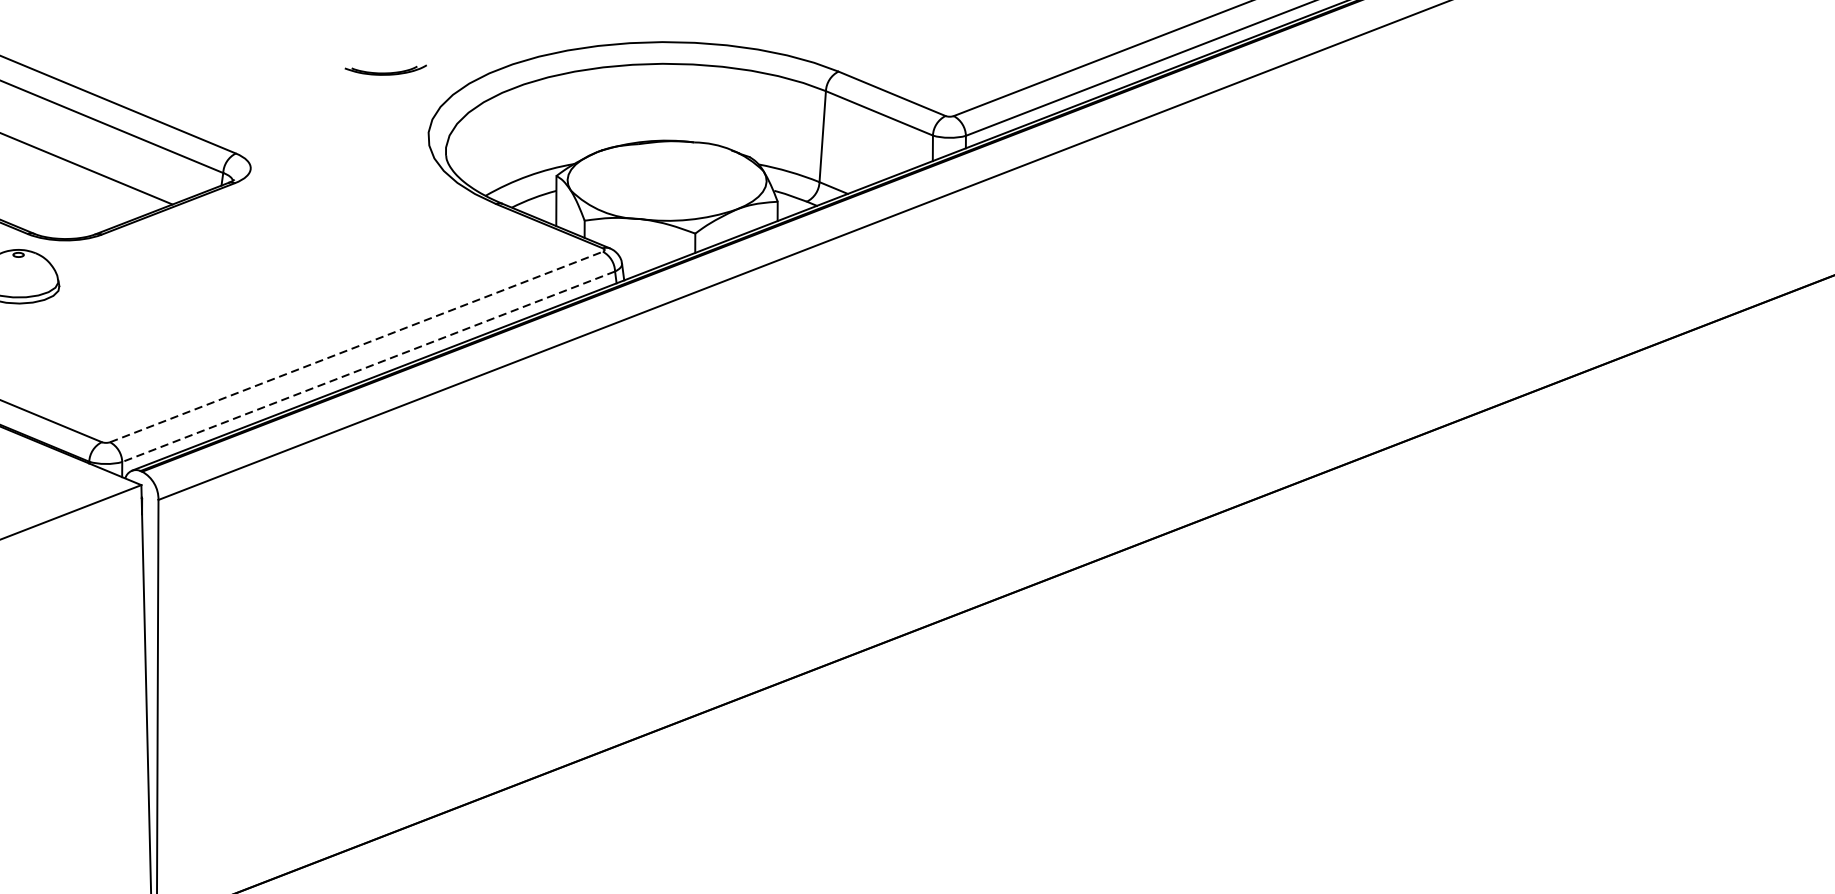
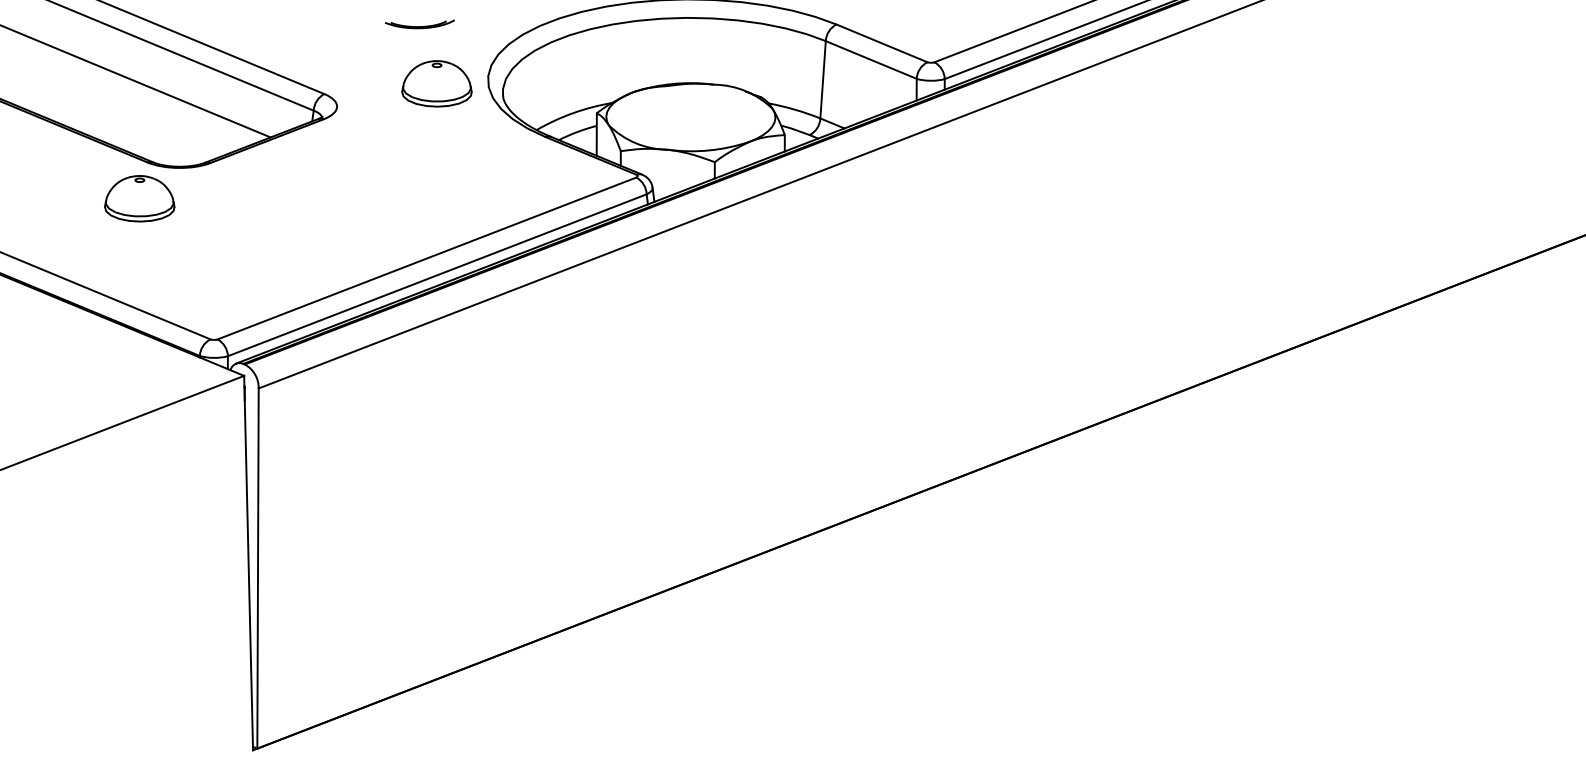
part: (385, 70) -> (419, 24), moved
part: (367, 141) -> (436, 83), added
line: (357, 346) -> (427, 258), dashed -> solid
line: (367, 366) -> (436, 275), dashed -> solid

